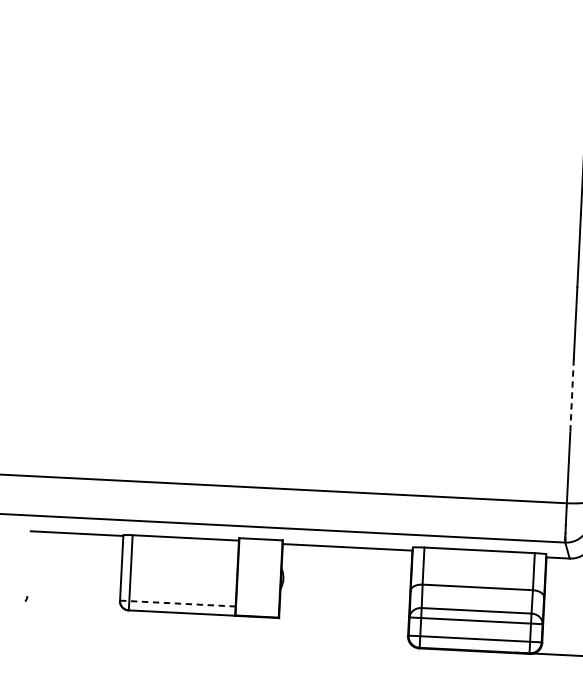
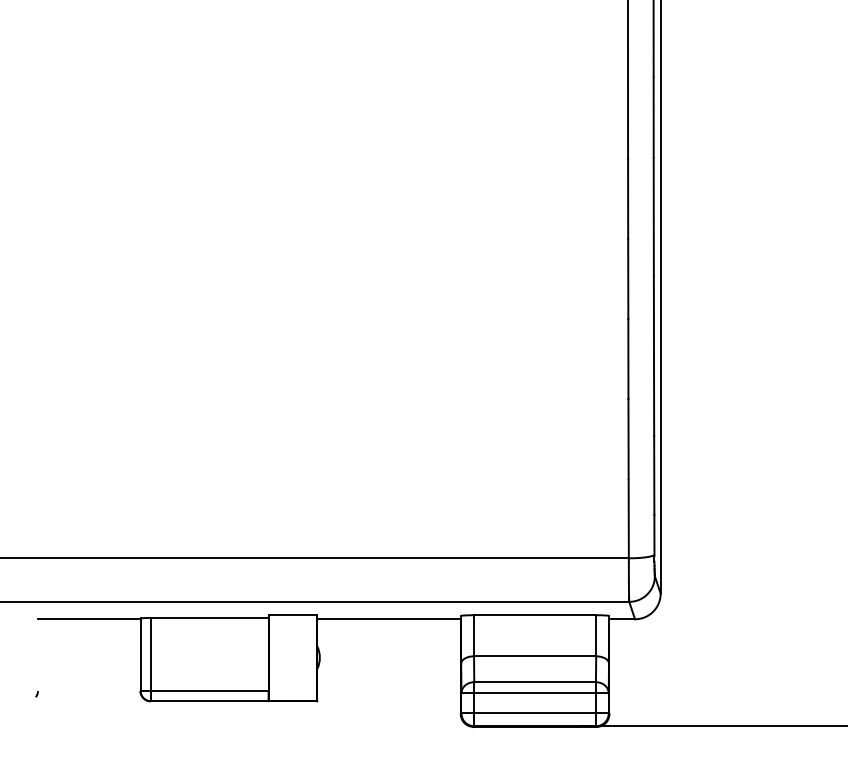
line: (572, 395) -> (628, 438), dashed -> solid
line: (178, 603) -> (205, 690), dashed -> solid

